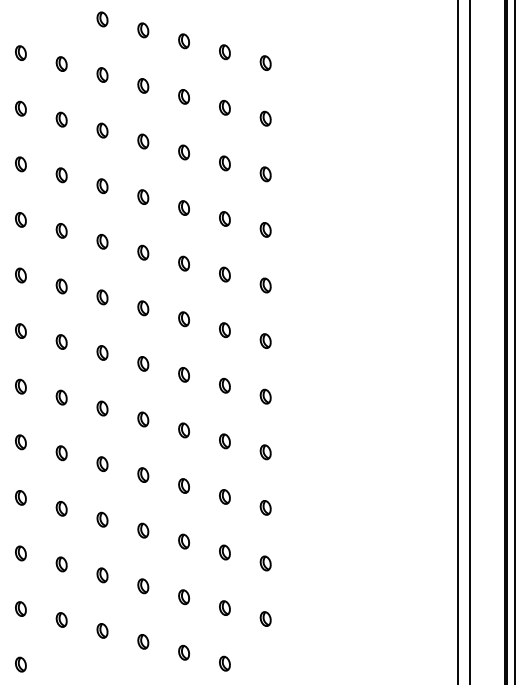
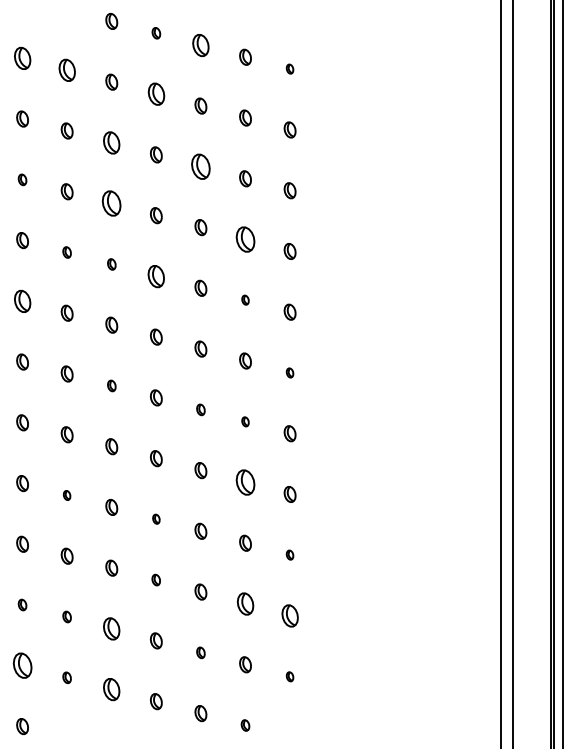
part: (143, 29) -> (156, 32), size x0.7
part: (183, 40) -> (200, 44), size x1.4
part: (20, 52) -> (22, 57), size x1.4
part: (265, 62) -> (289, 68), size x0.6
part: (61, 63) -> (66, 69), size x1.4
part: (142, 85) -> (155, 93), size x1.4
part: (102, 130) -> (111, 142), size x1.4
part: (183, 152) -> (200, 166), size x1.6
part: (20, 164) -> (22, 179), size x0.7
part: (102, 186) -> (111, 203), size x1.6
part: (224, 218) -> (245, 239), size x1.6
part: (61, 230) -> (66, 252), size x0.7
part: (102, 241) -> (111, 264), size x0.7
part: (143, 251) -> (156, 275), size x1.4
part: (224, 273) -> (245, 299), size x0.6
part: (20, 274) -> (22, 300), size x1.4
part: (265, 340) -> (289, 372), size x0.6
part: (102, 352) -> (111, 385), size x0.7
part: (183, 374) -> (200, 409), size x0.7
part: (224, 385) -> (245, 421), size x0.6
part: (224, 441) -> (245, 482), size x1.6
part: (61, 453) -> (66, 495), size x0.6
part: (143, 474) -> (156, 518), size x0.6
part: (265, 507) -> (289, 554), size x0.6
part: (142, 530) -> (155, 579), size x0.7
part: (20, 552) -> (22, 604), size x0.7
part: (224, 552) -> (245, 603), size x1.4
part: (61, 563) -> (66, 616), size x0.7
part: (265, 563) -> (289, 615), size x1.4
part: (102, 574) -> (111, 628), size x1.4
part: (183, 596) -> (200, 652), size x0.7
part: (20, 608) -> (22, 665), size x1.6
part: (265, 618) -> (289, 676), size x0.6
part: (61, 619) -> (66, 677), size x0.7
part: (102, 630) -> (111, 689), size x1.4
part: (224, 663) -> (245, 725), size x0.7

